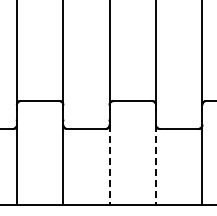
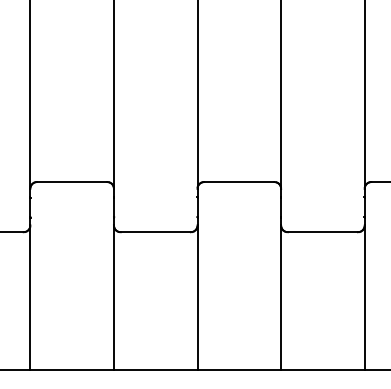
line: (109, 165) -> (197, 298), dashed -> solid
line: (155, 165) -> (280, 298), dashed -> solid

